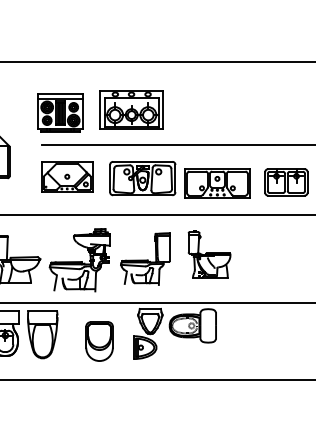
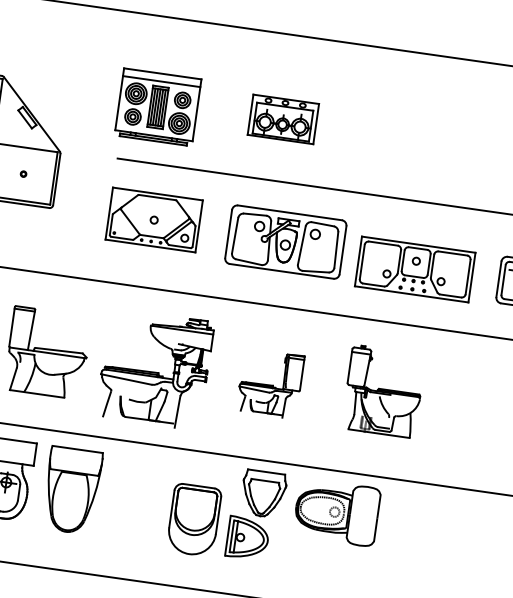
part: (131, 109) -> (283, 118), size x0.6
part: (145, 258) -> (270, 382), size x0.7
part: (99, 341) -> (193, 519), moved

